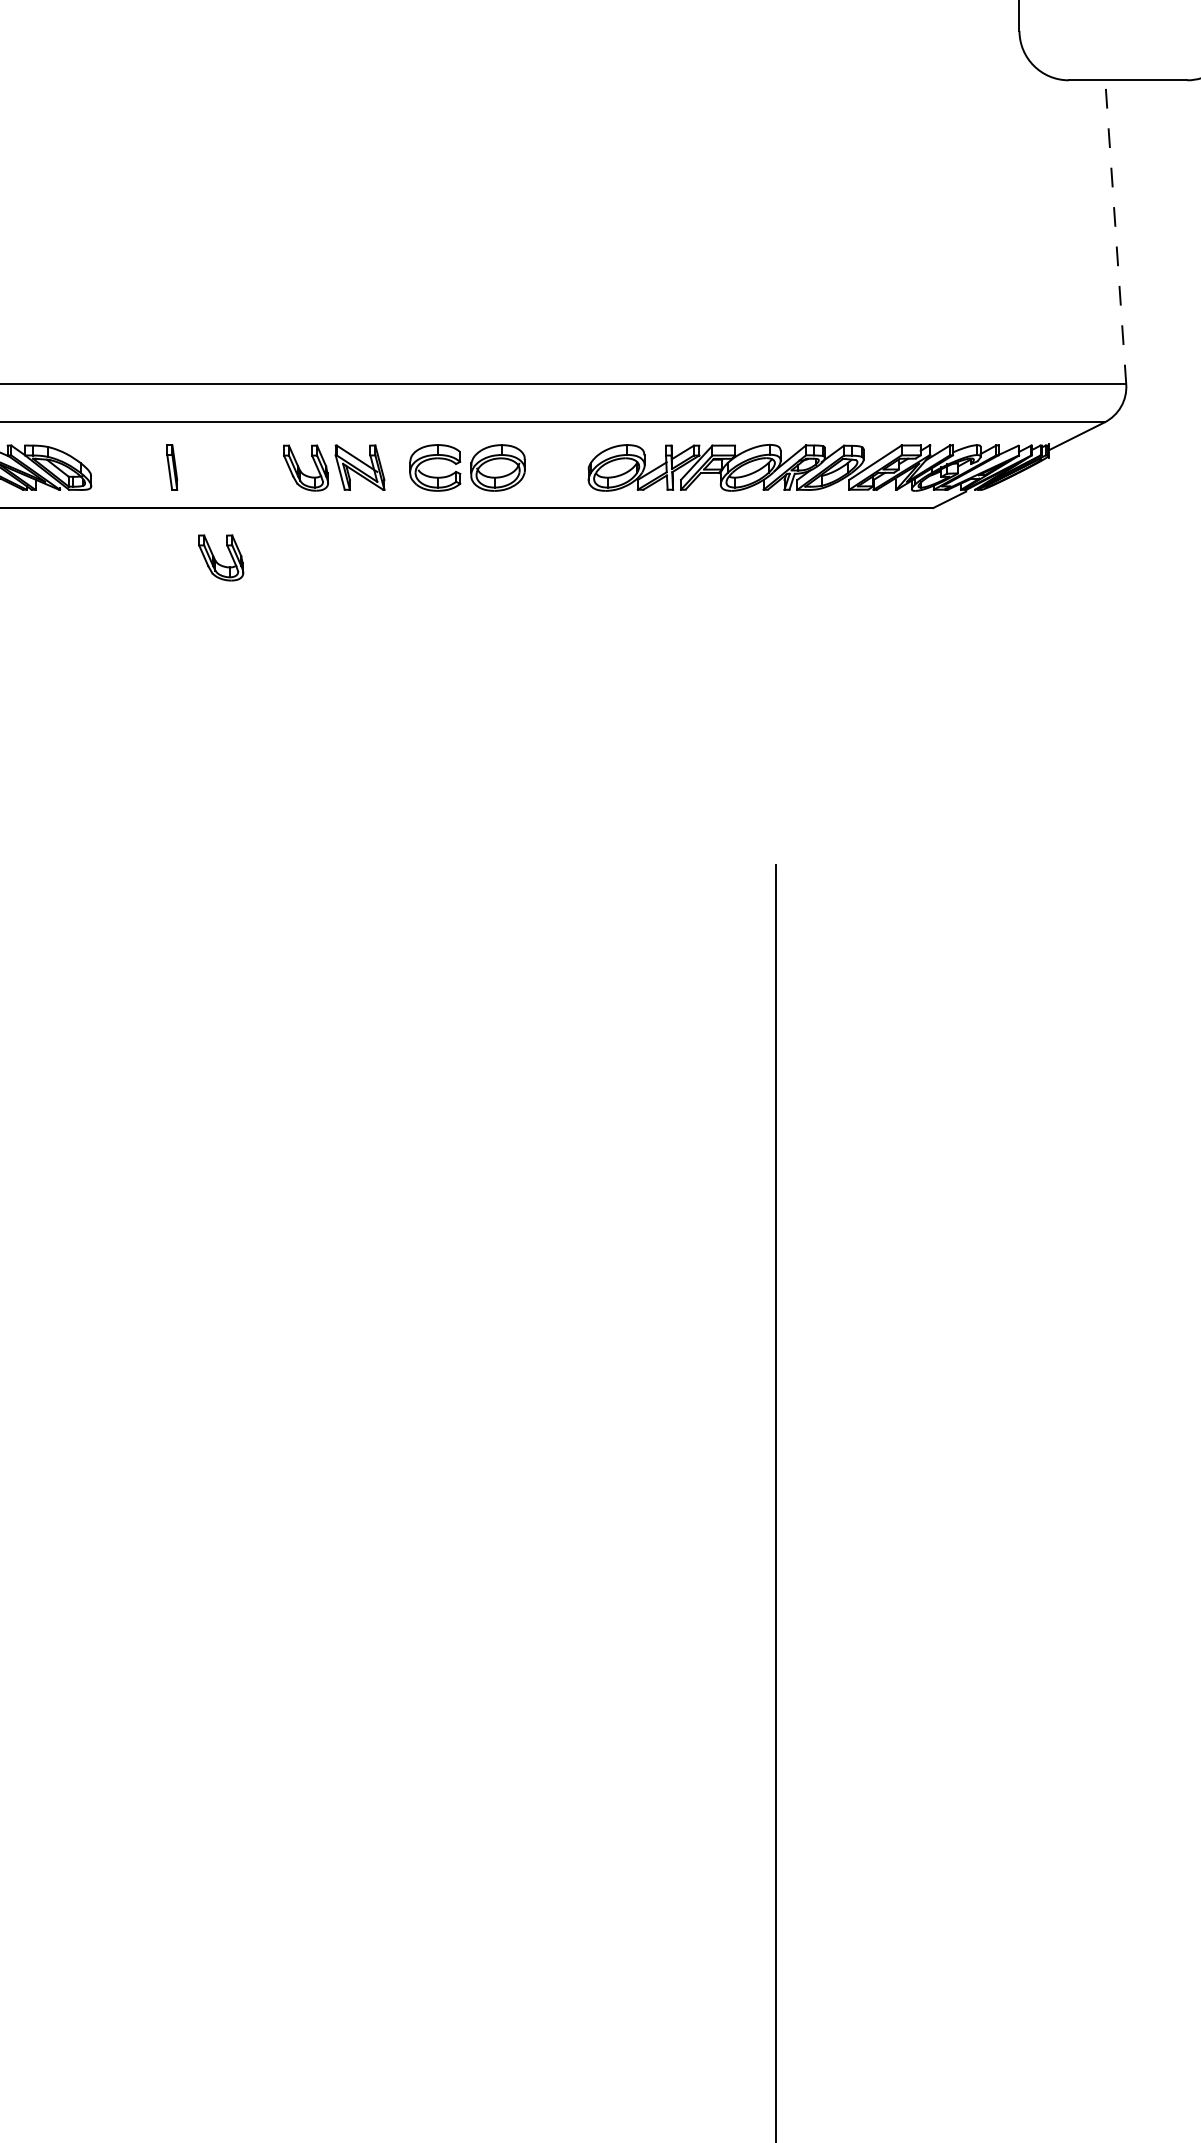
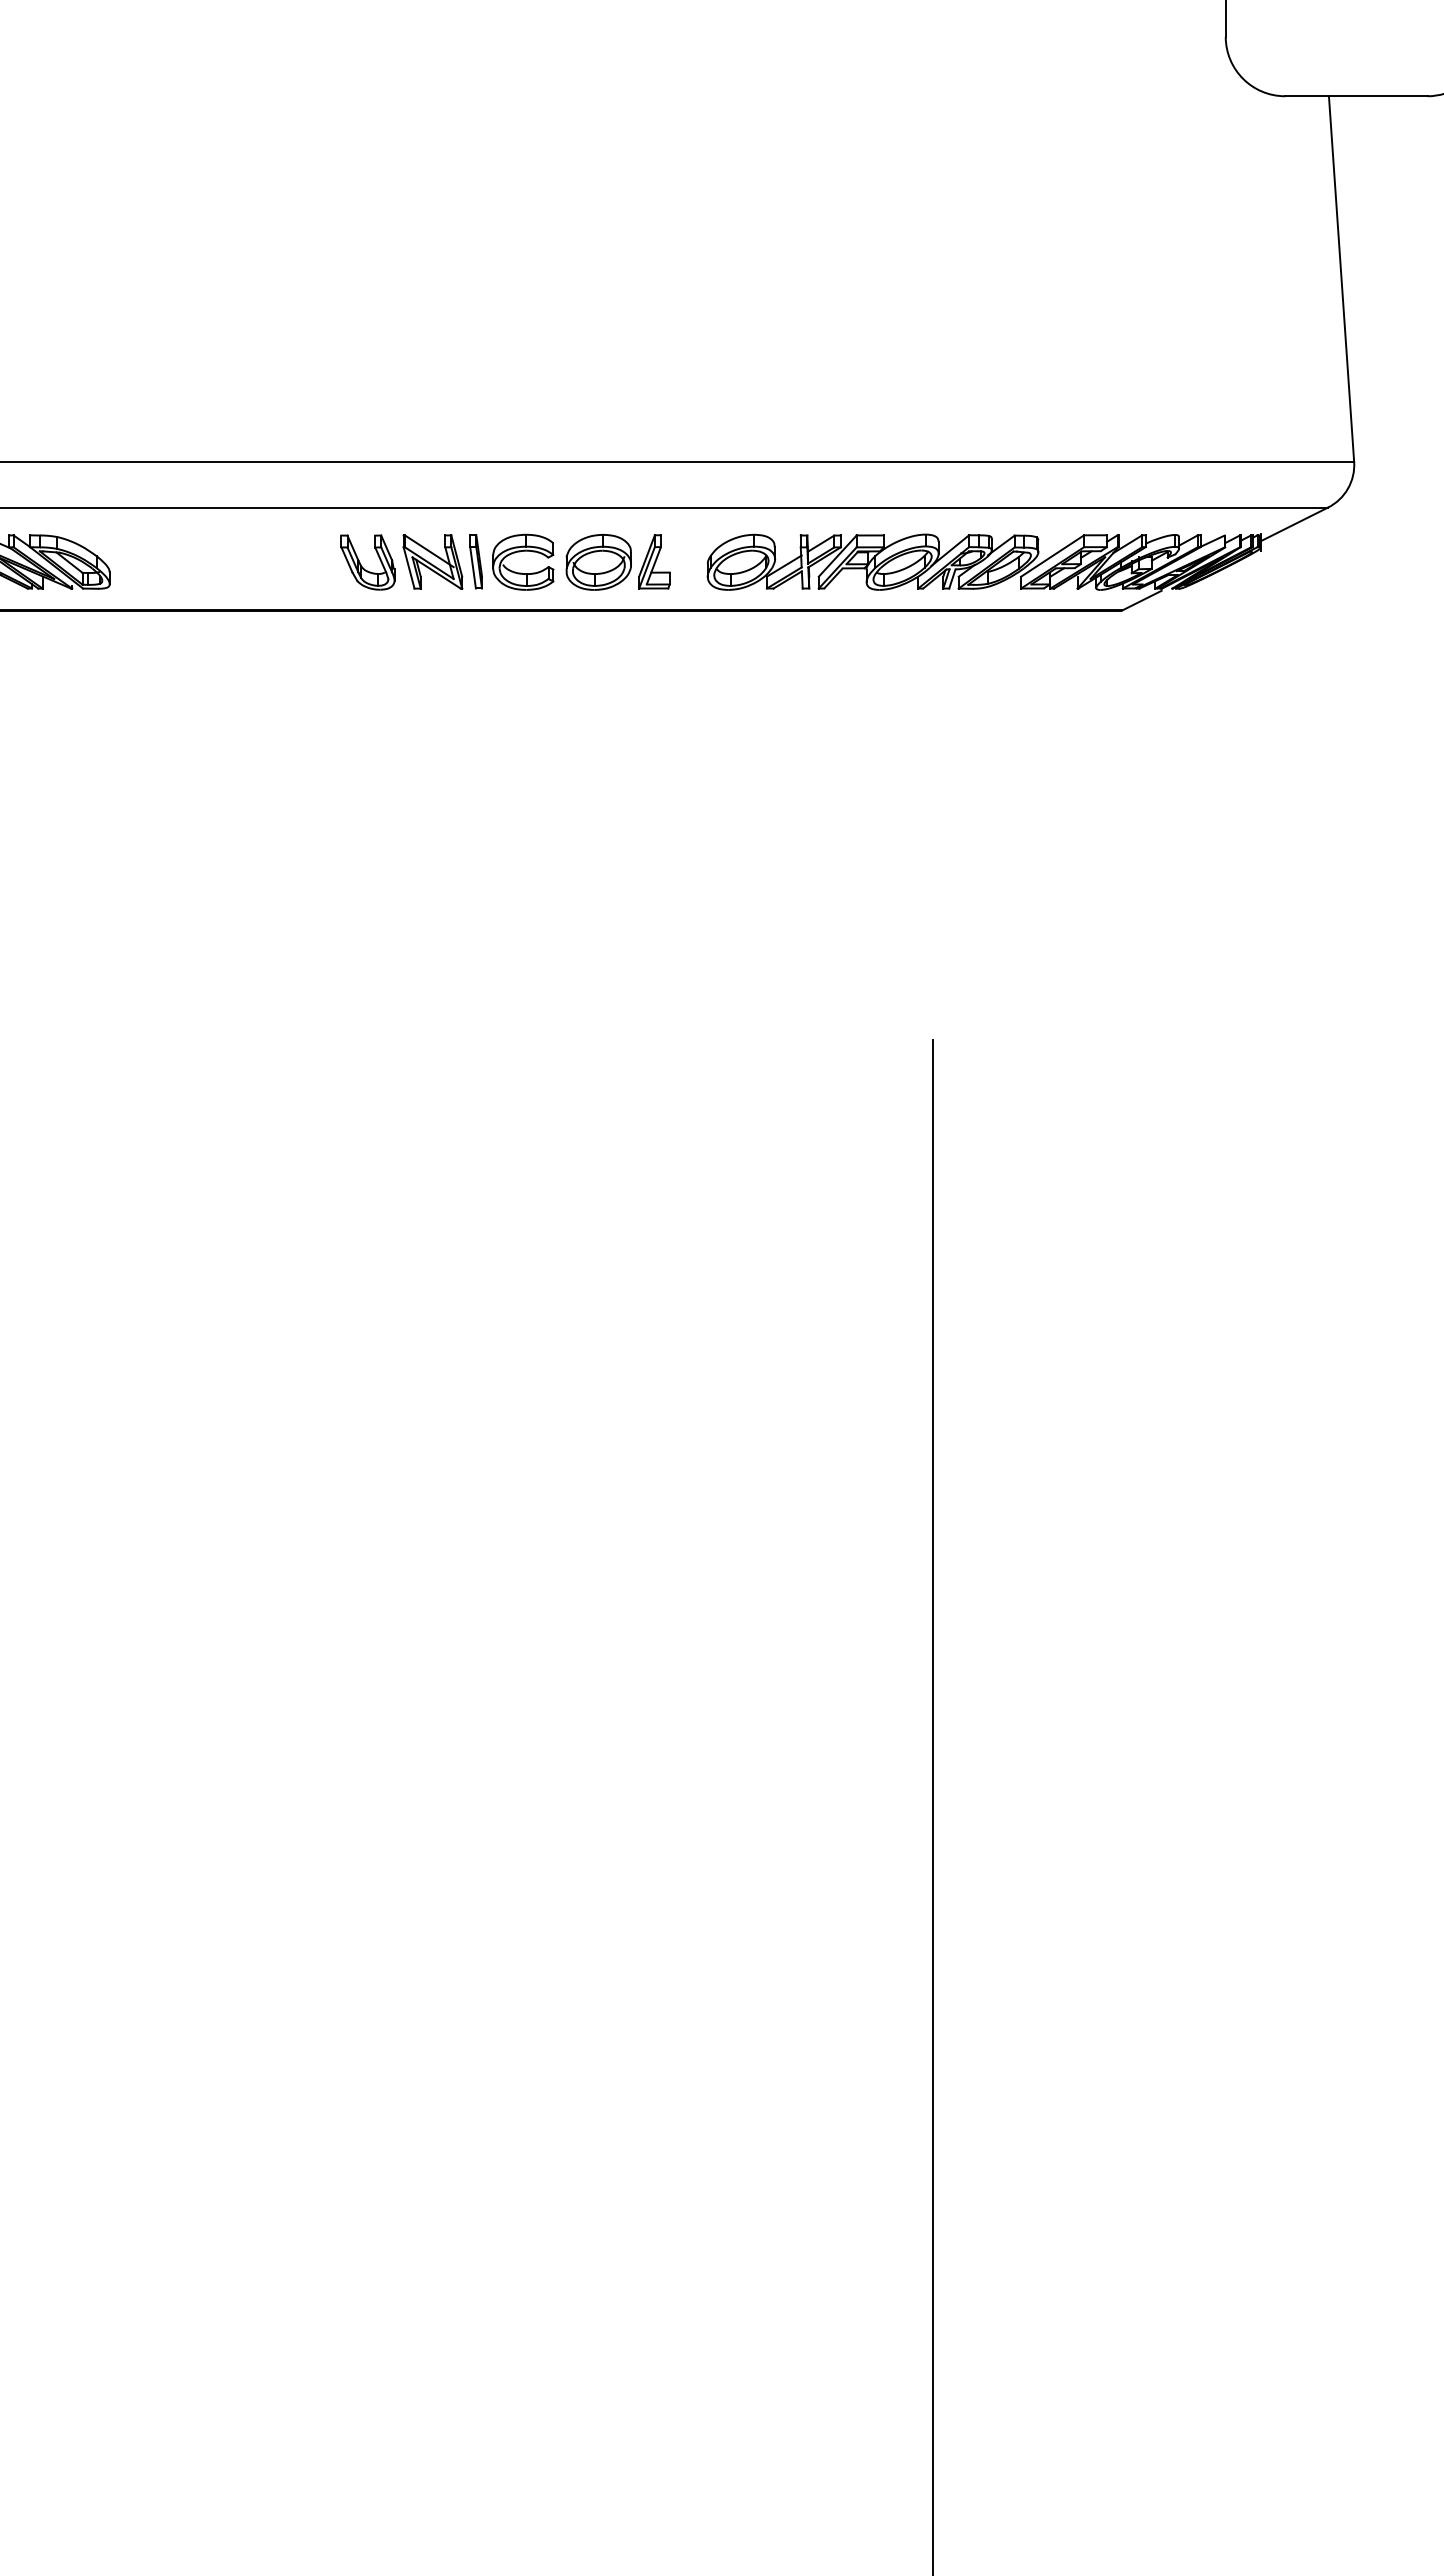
line: (1115, 231) -> (1341, 278), dashed -> solid
part: (171, 467) -> (475, 561), moved
part: (544, 467) -> (654, 561), added
part: (215, 559) -> (259, 672), removed

